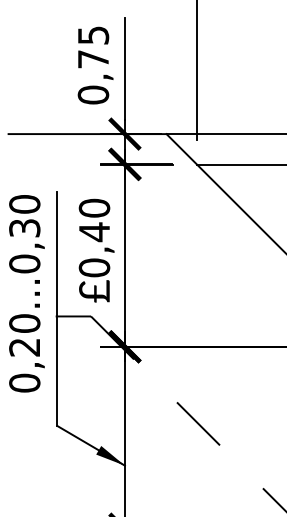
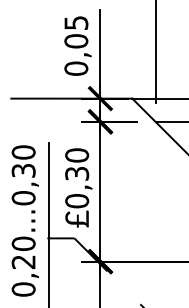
text: (93, 58) -> (76, 40), 0,75 -> 0,05
text: (94, 232) -> (77, 174), 0,40 -> 0,30

